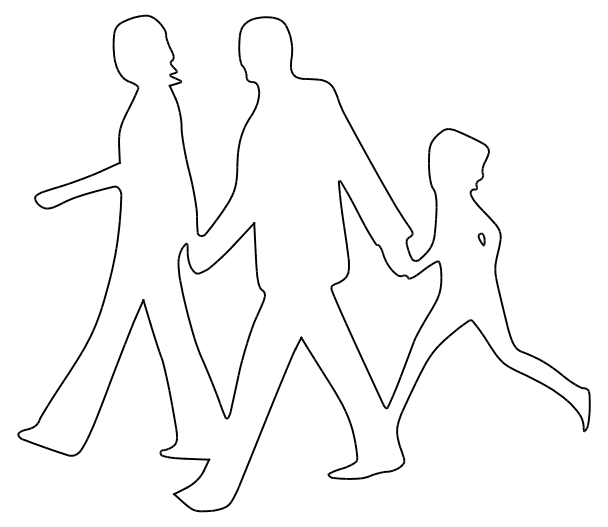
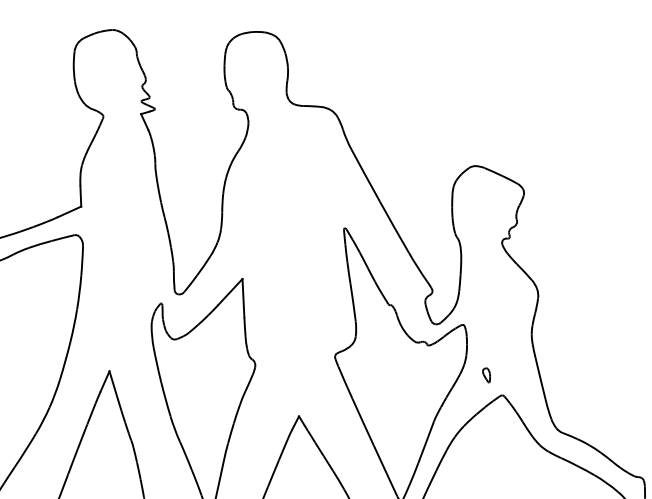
part: (481, 239) -> (486, 375), moved

